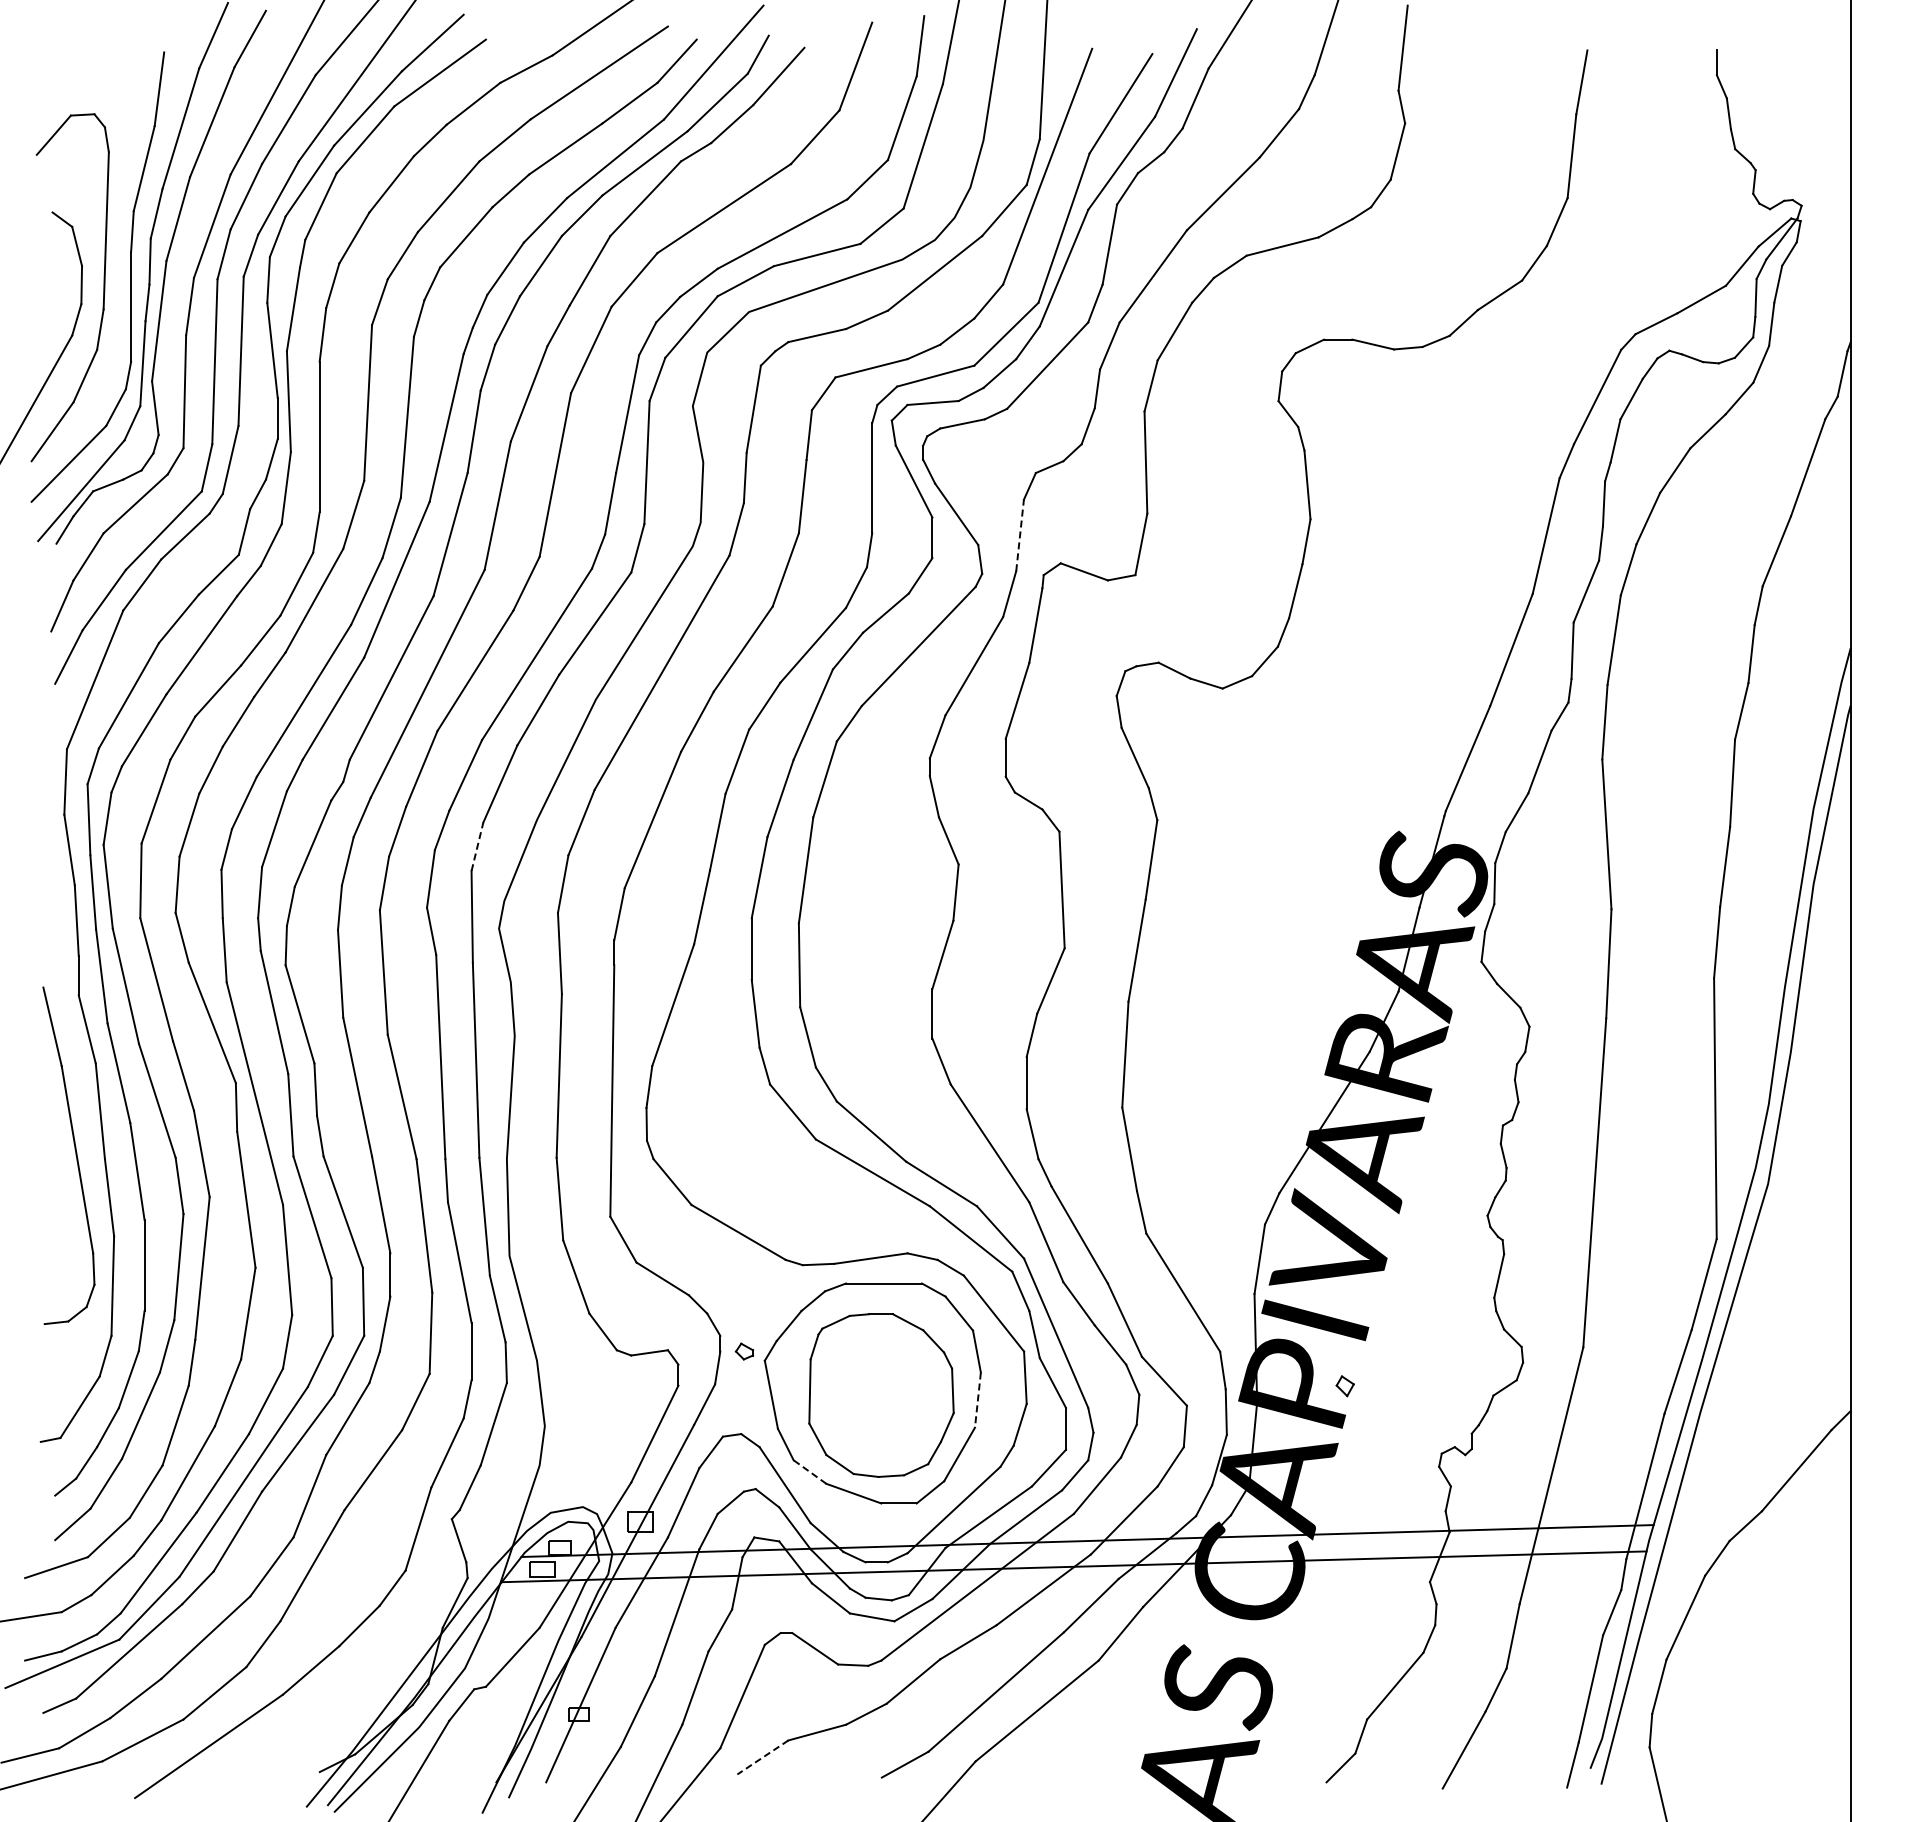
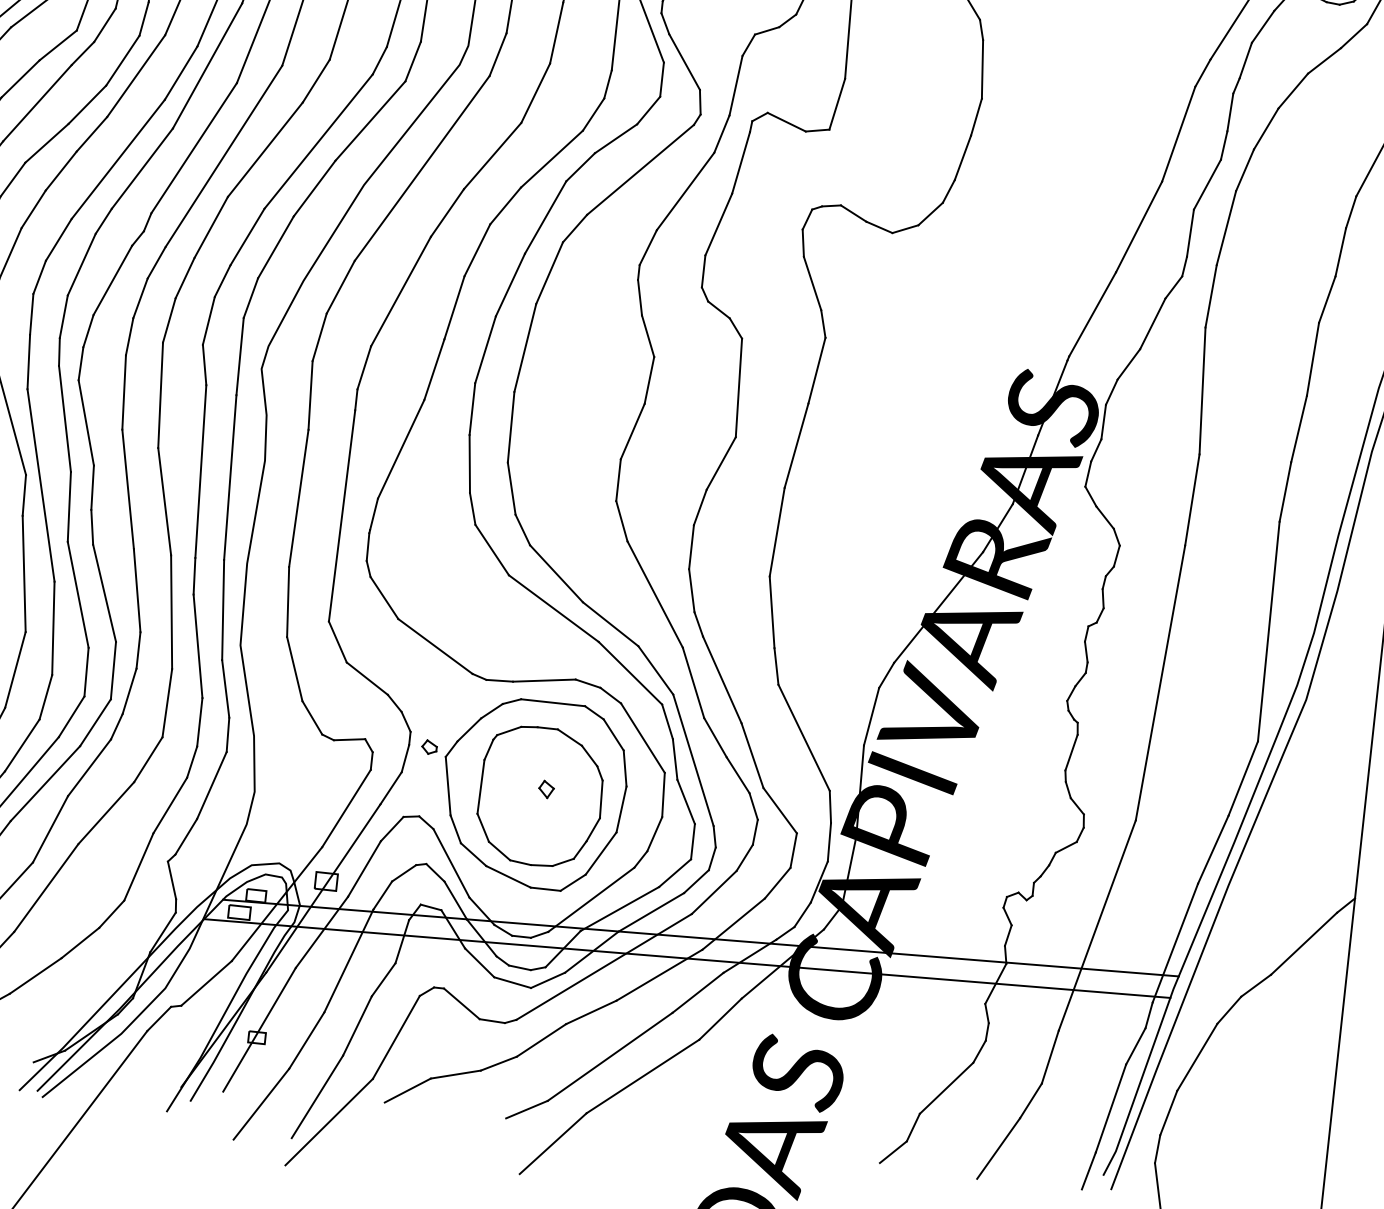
line: (1020, 535) -> (736, 85), dashed -> solid
line: (477, 846) -> (250, 297), dashed -> solid
part: (1344, 1386) -> (545, 789), moved
line: (977, 1400) -> (621, 809), dashed -> solid
line: (809, 1471) -> (473, 854), dashed -> solid
line: (762, 1757) -> (407, 1090), dashed -> solid

